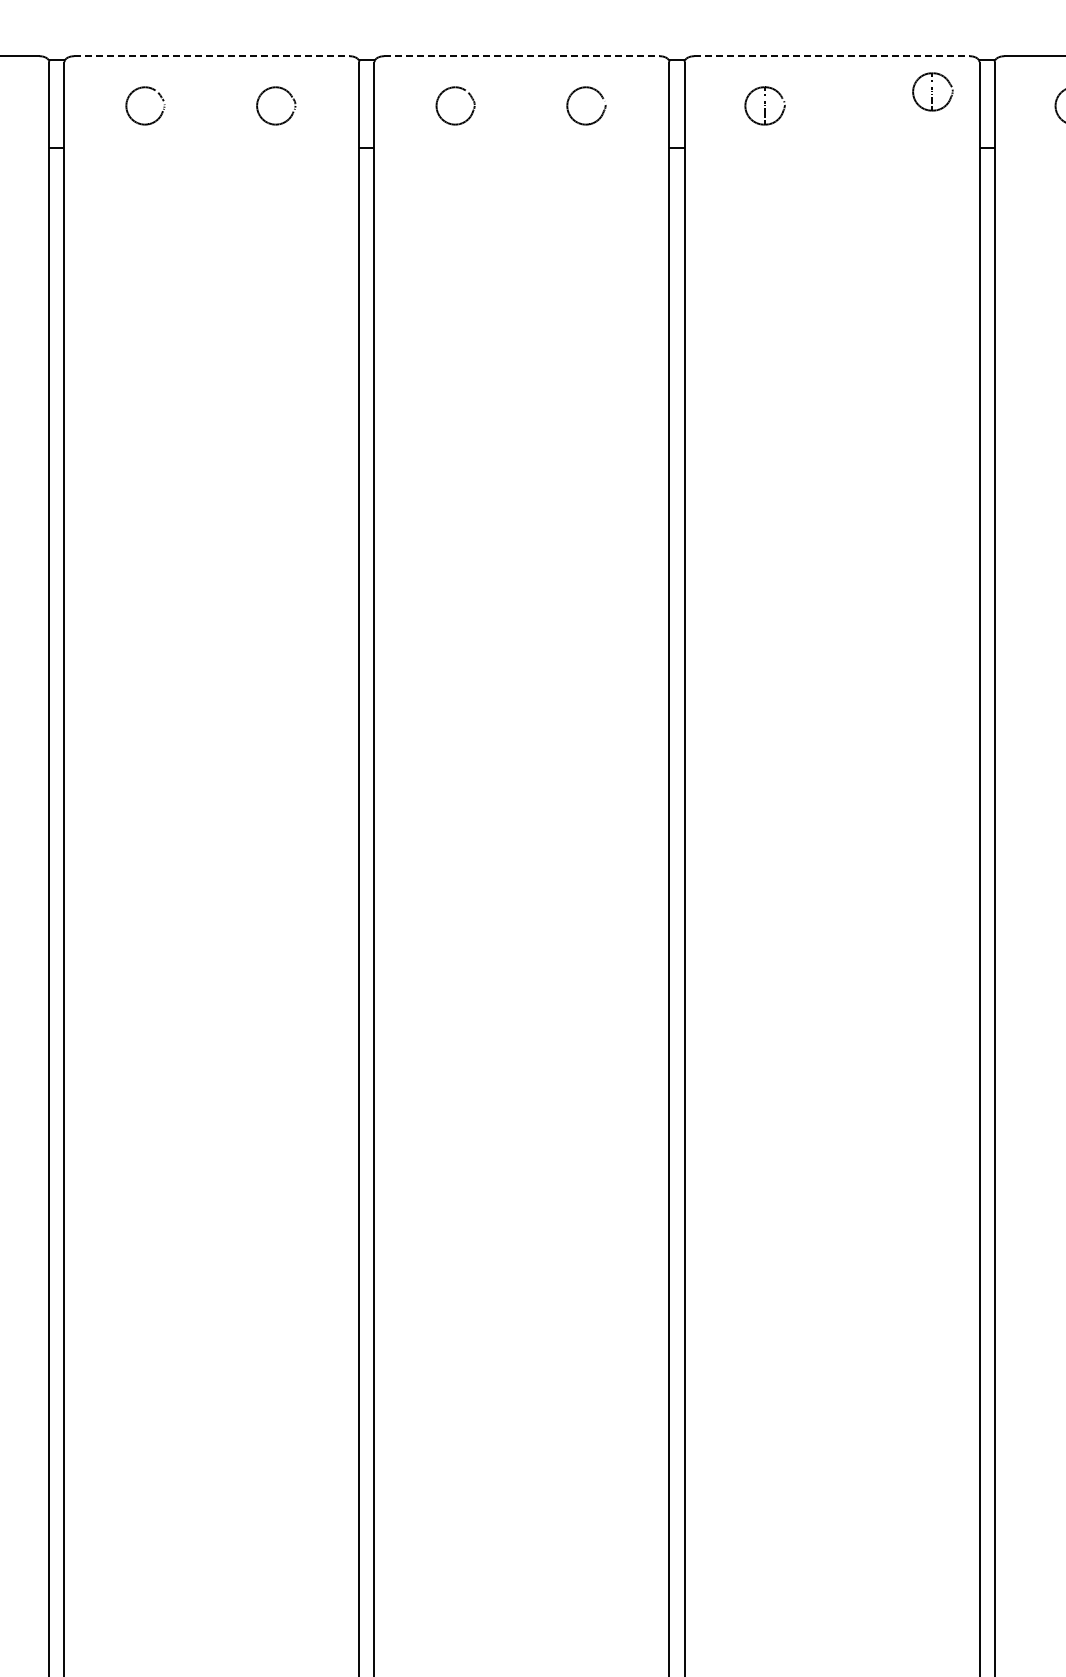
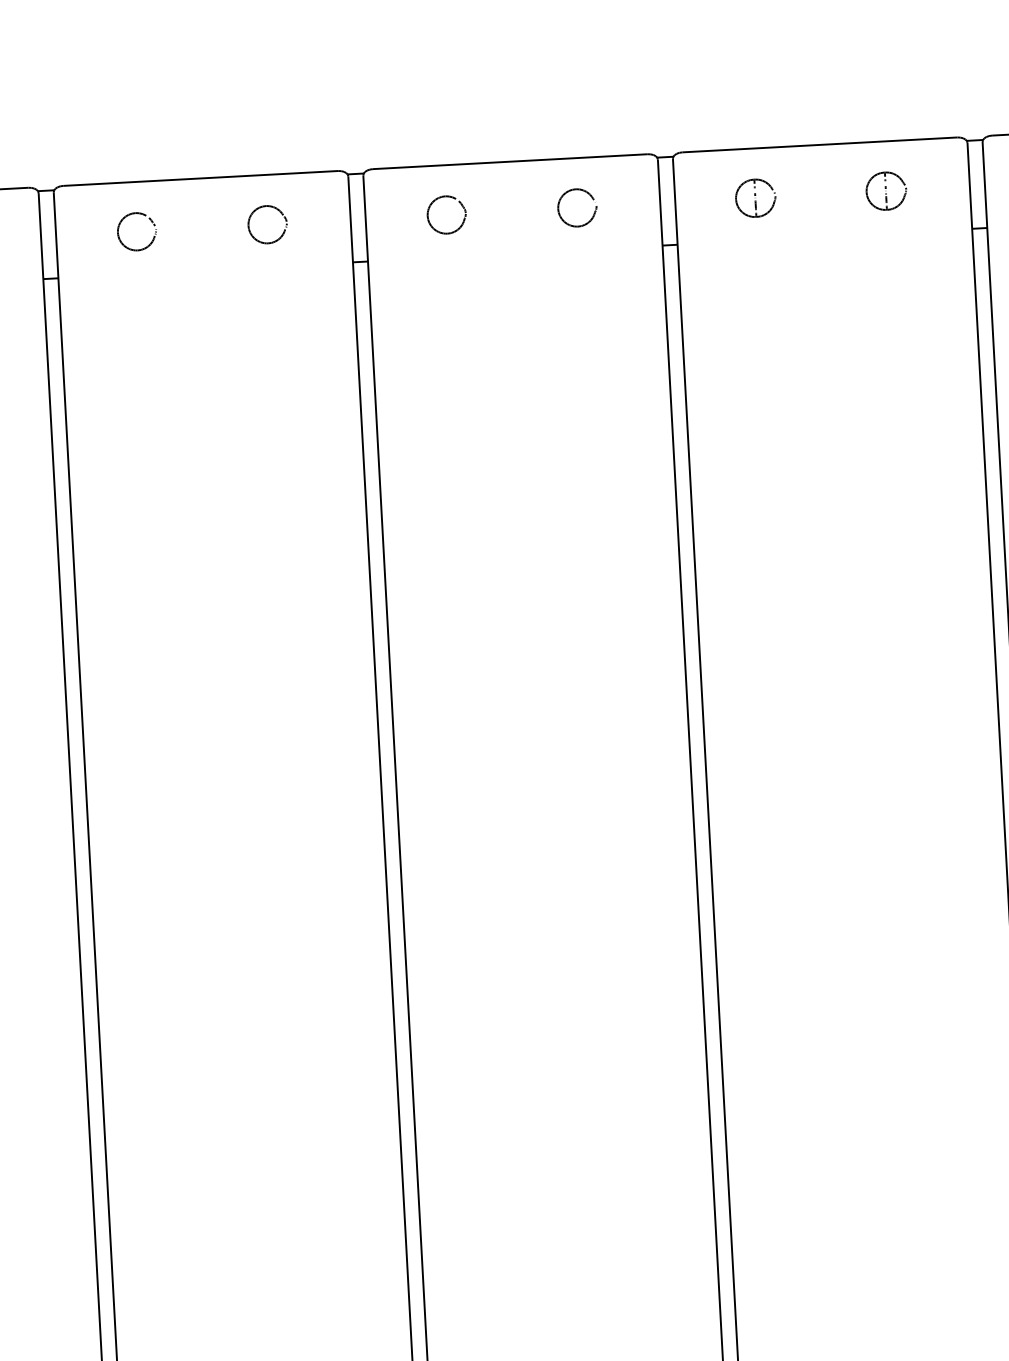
line: (211, 56) -> (200, 178), dashed -> solid
line: (521, 56) -> (509, 162), dashed -> solid
line: (832, 56) -> (820, 145), dashed -> solid
part: (932, 91) -> (885, 190), moved

